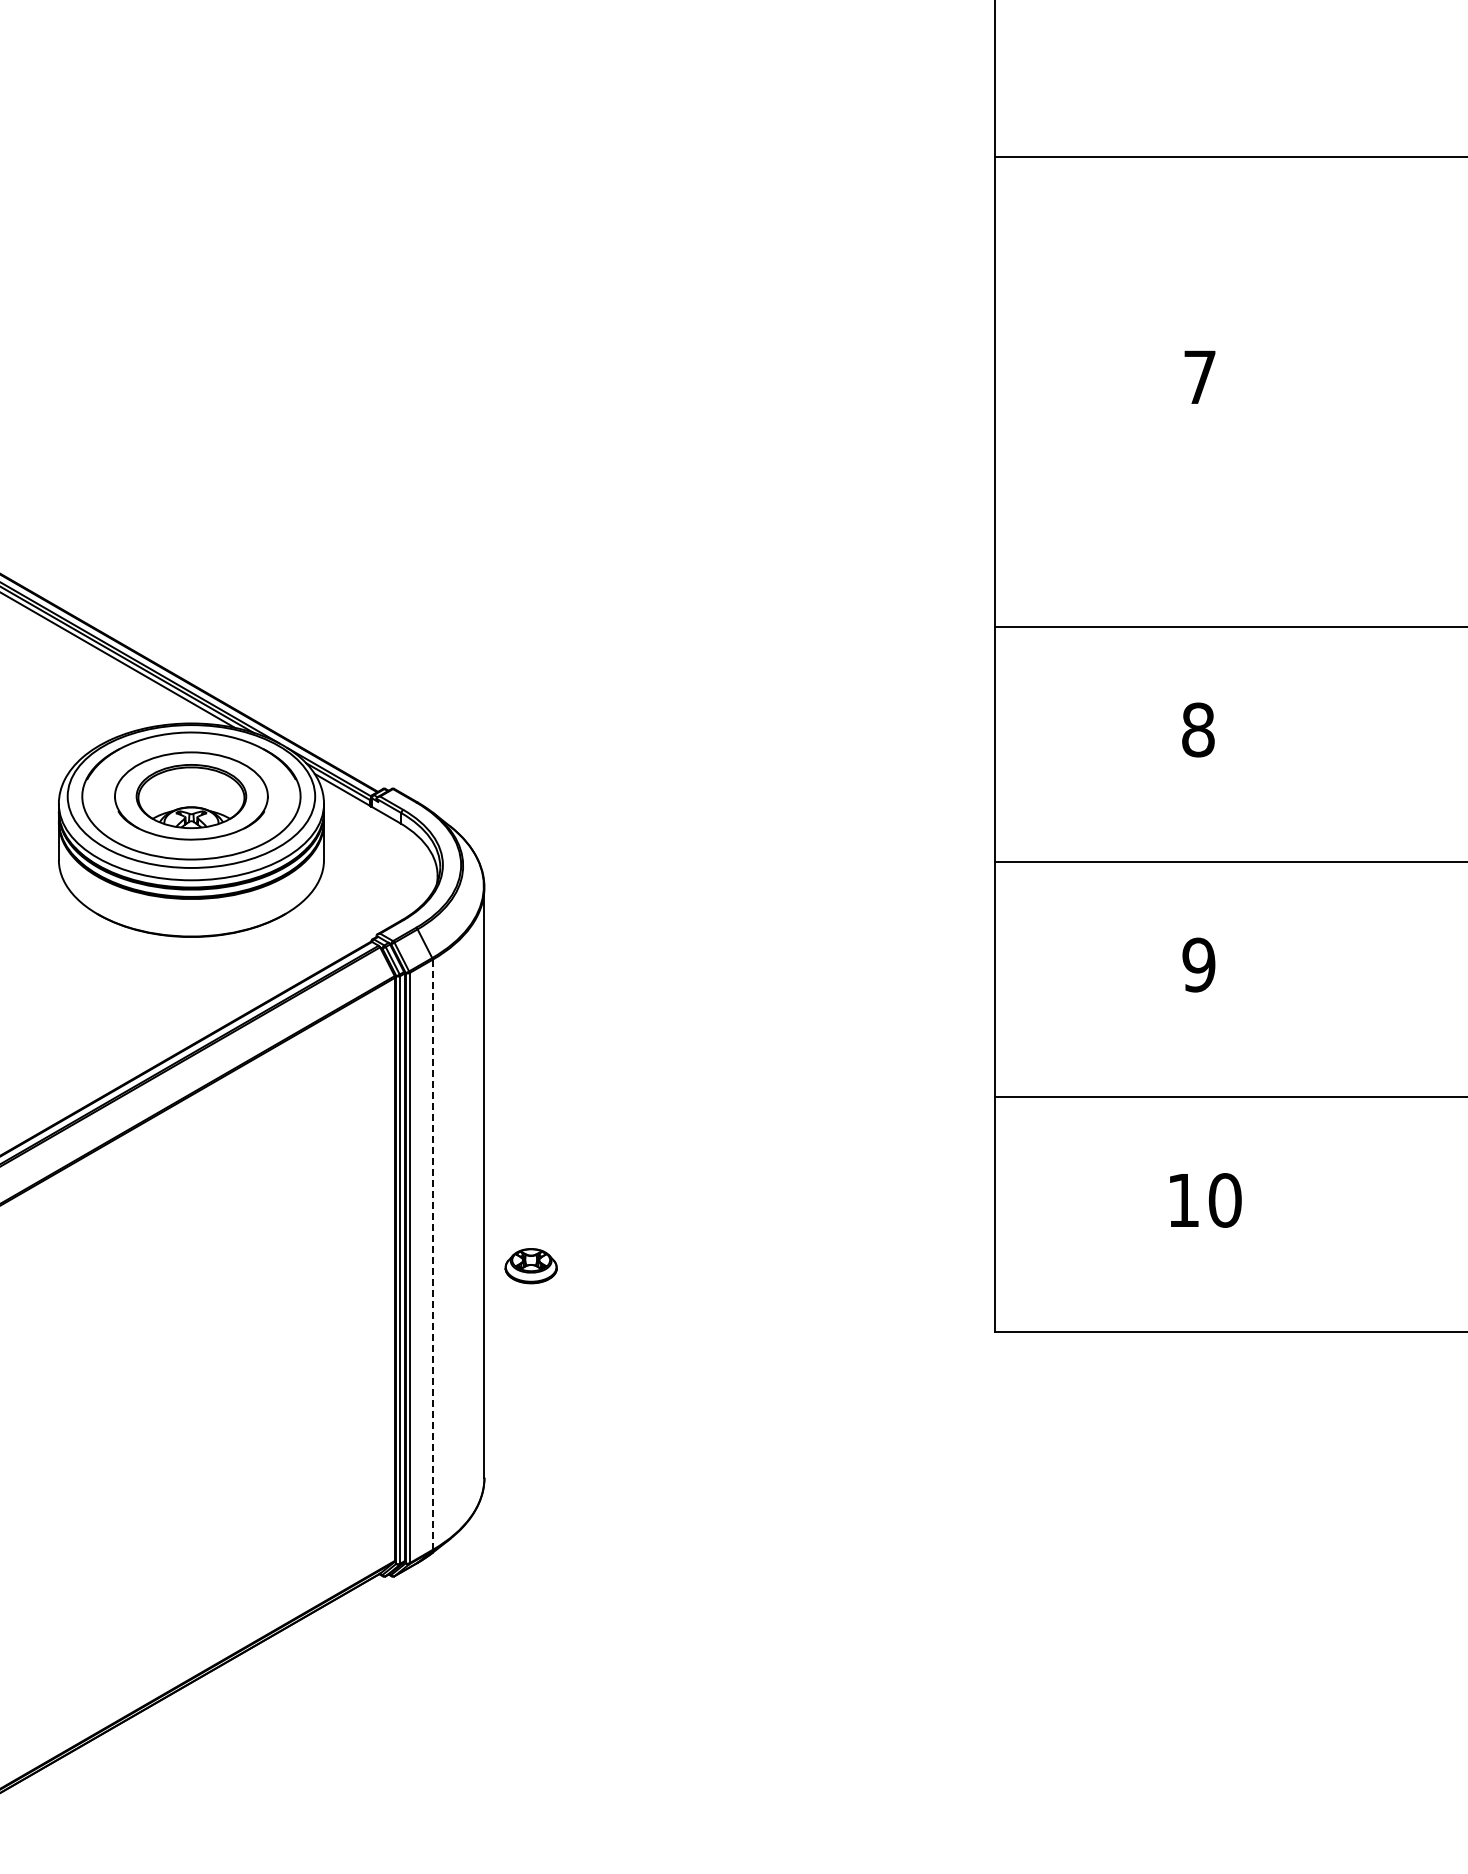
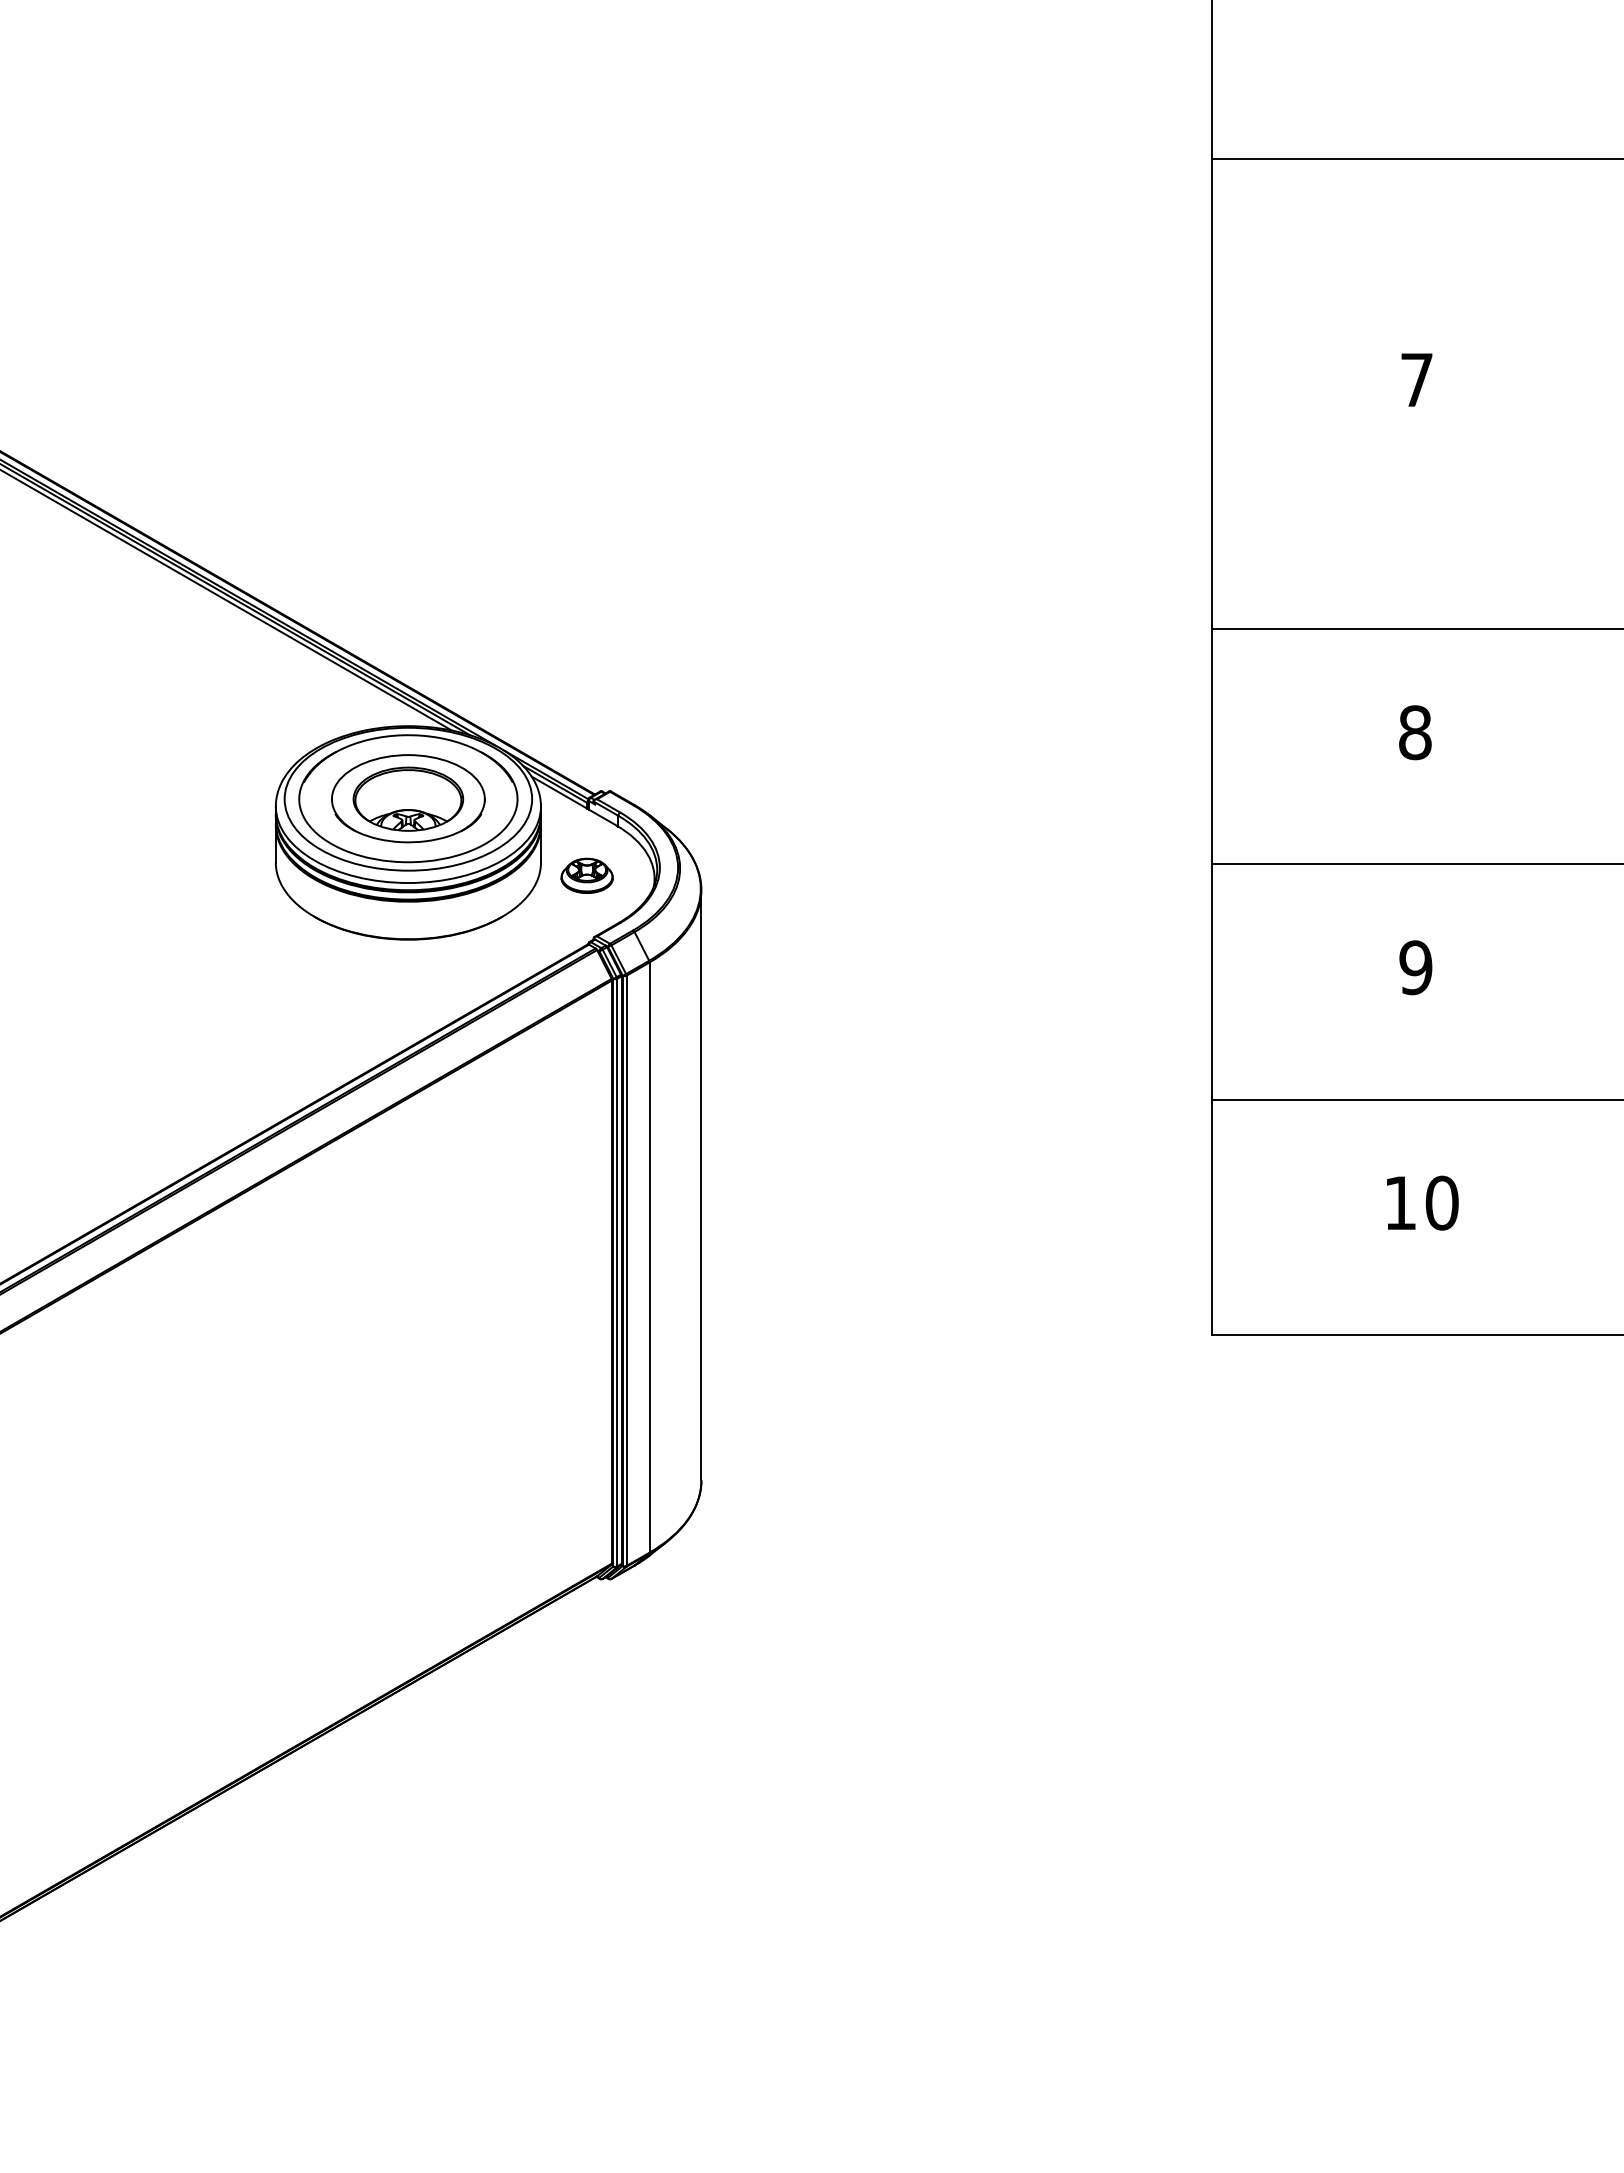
line: (432, 1255) -> (649, 1258), dashed -> solid
part: (530, 1265) -> (586, 875), moved

